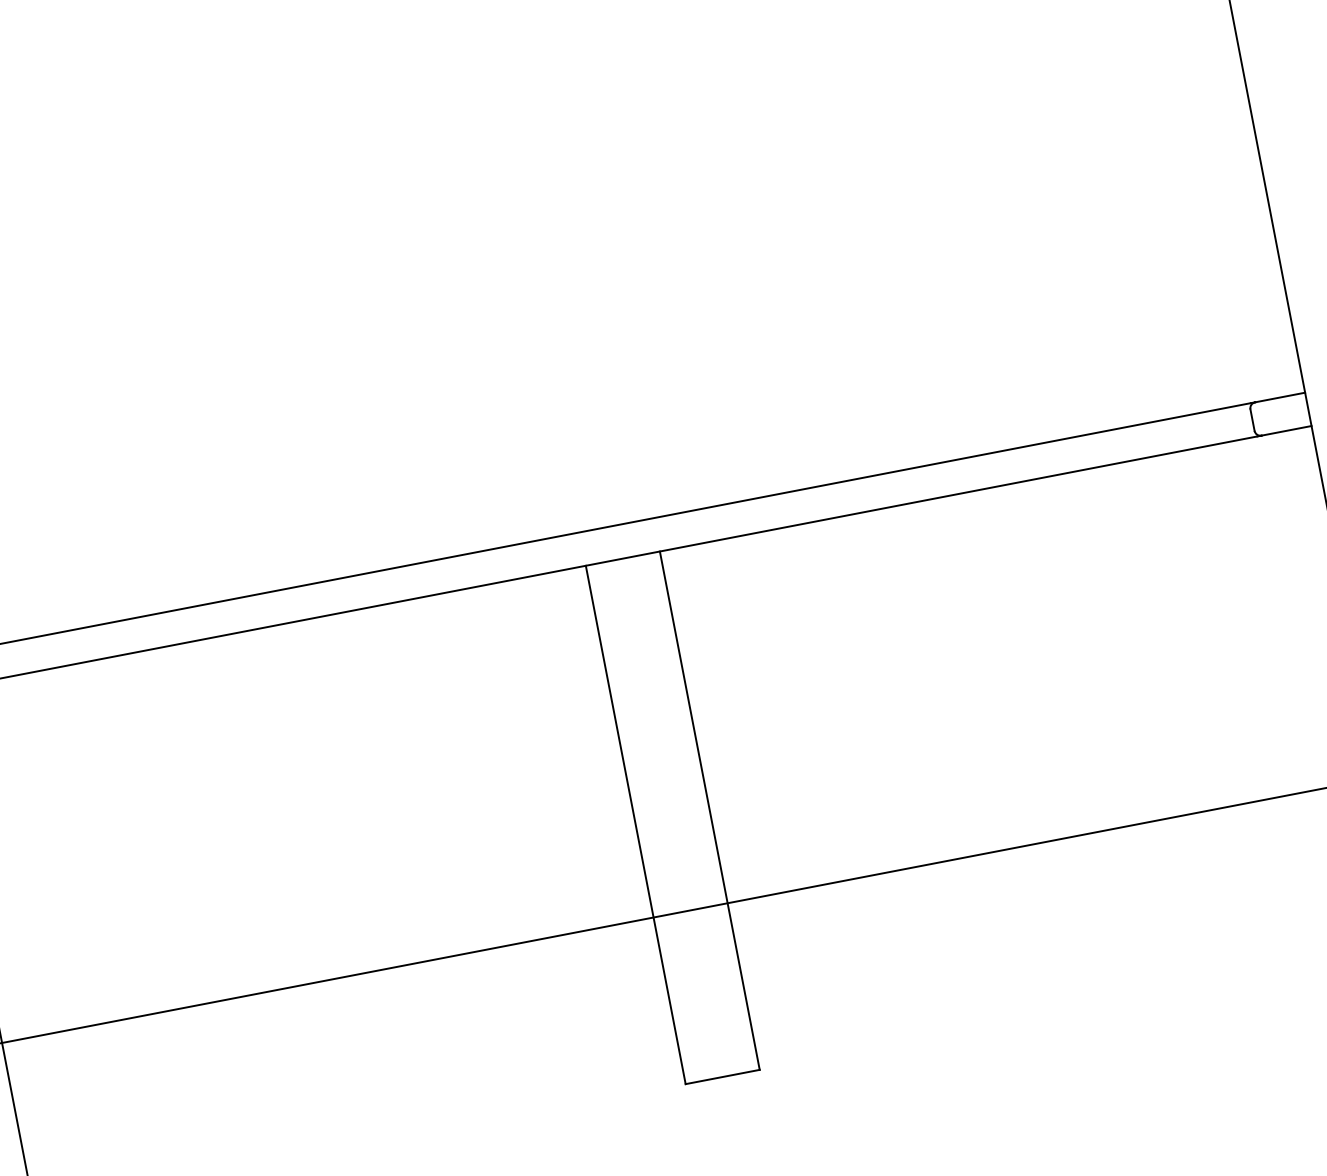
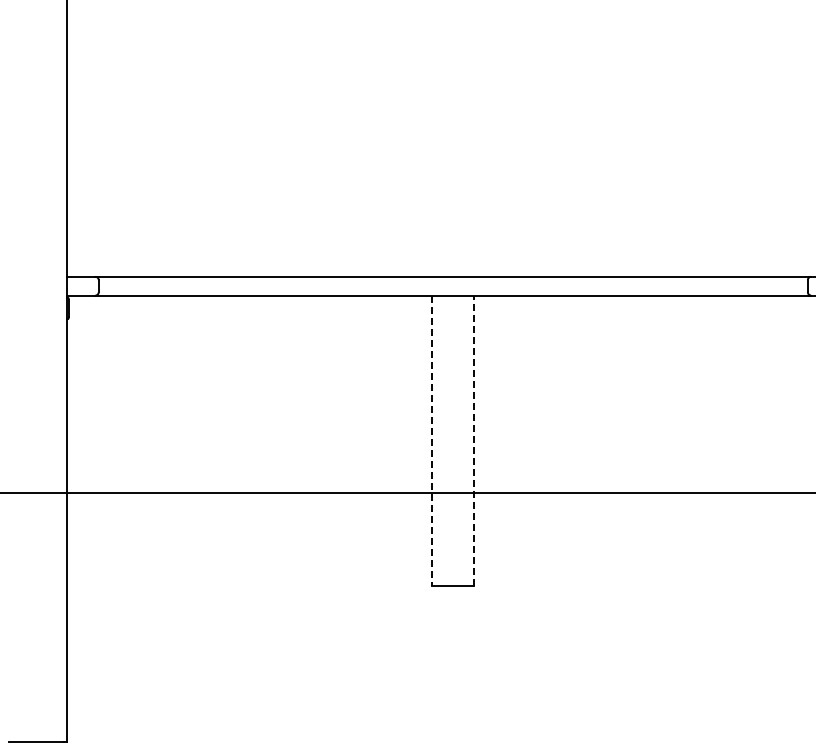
line: (708, 810) -> (473, 440), solid -> dashed
line: (636, 826) -> (432, 441), solid -> dashed

